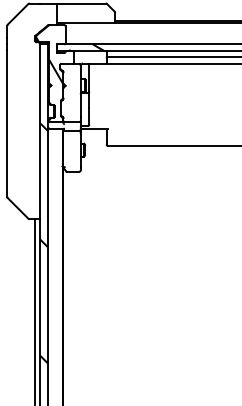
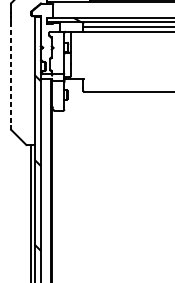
hatch: (49, 60) -> (41, 29), removed
line: (7, 121) -> (11, 73), solid -> dashed

